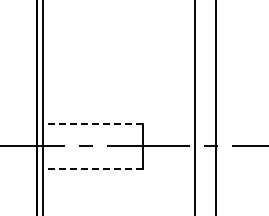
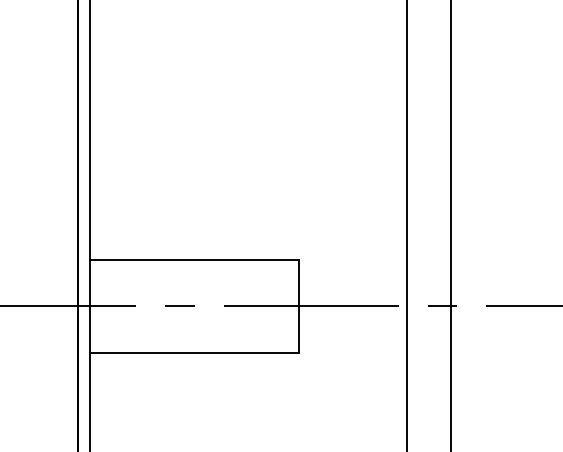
line: (92, 124) -> (193, 260), dashed -> solid
line: (92, 168) -> (193, 352), dashed -> solid

